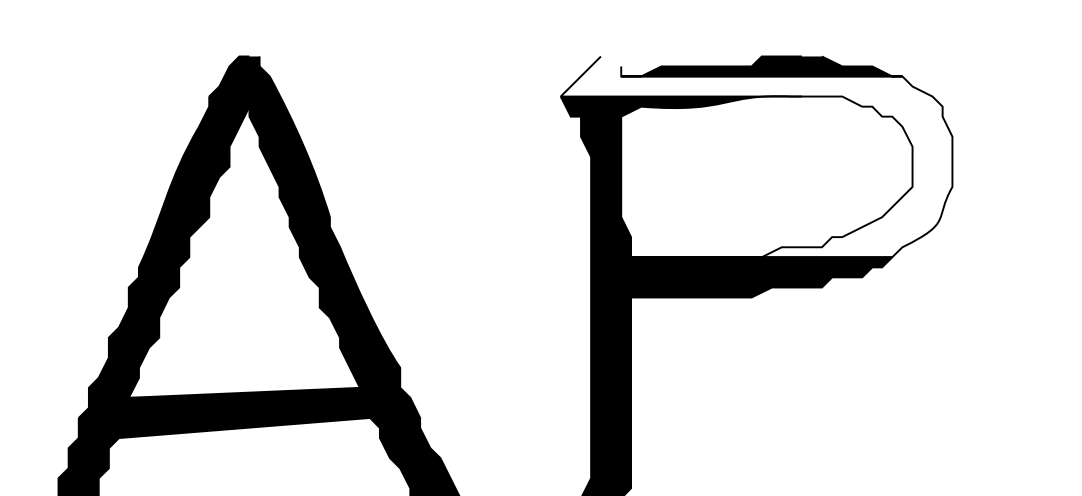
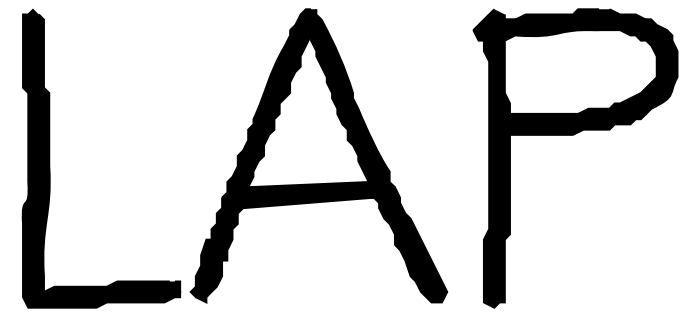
fill: (756, 156) -> (575, 61), added

